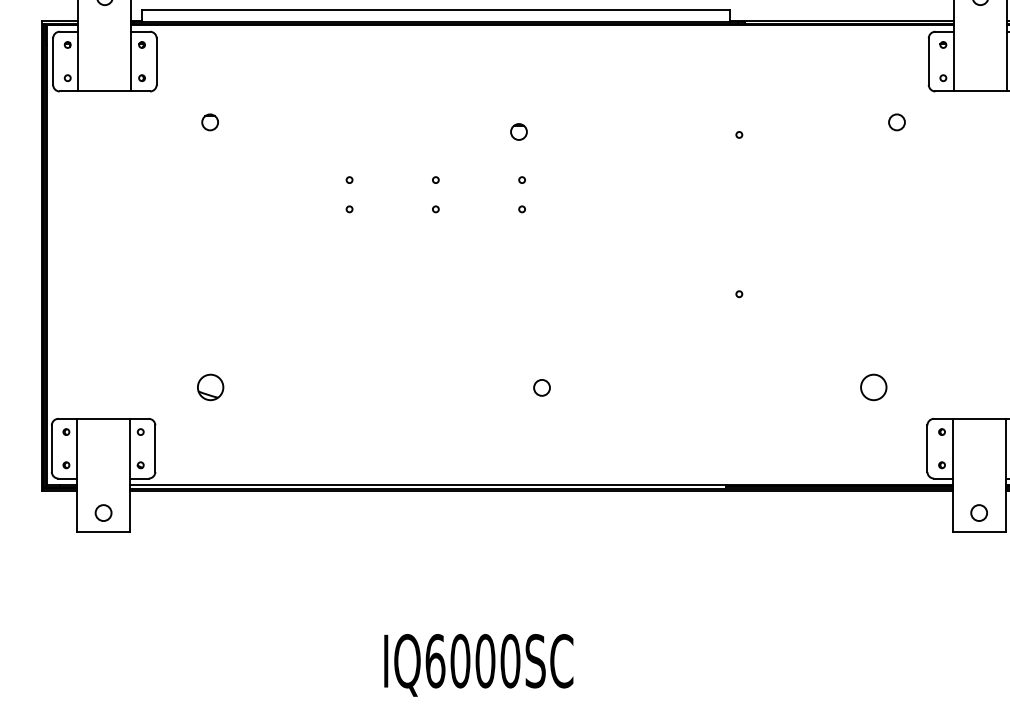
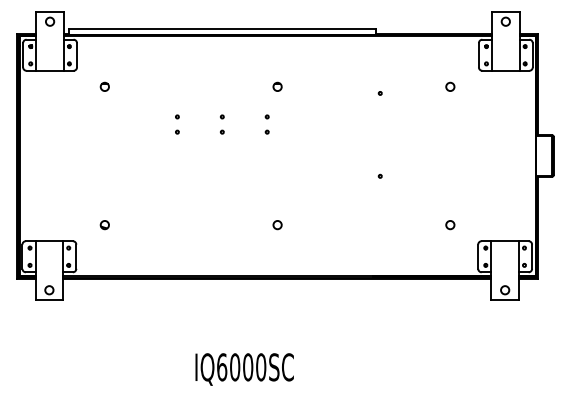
circle: (897, 121) -> (450, 86), moved
part: (518, 131) -> (277, 86), moved
part: (209, 388) -> (104, 225), size x0.62
circle: (874, 388) -> (450, 225), size x0.62

